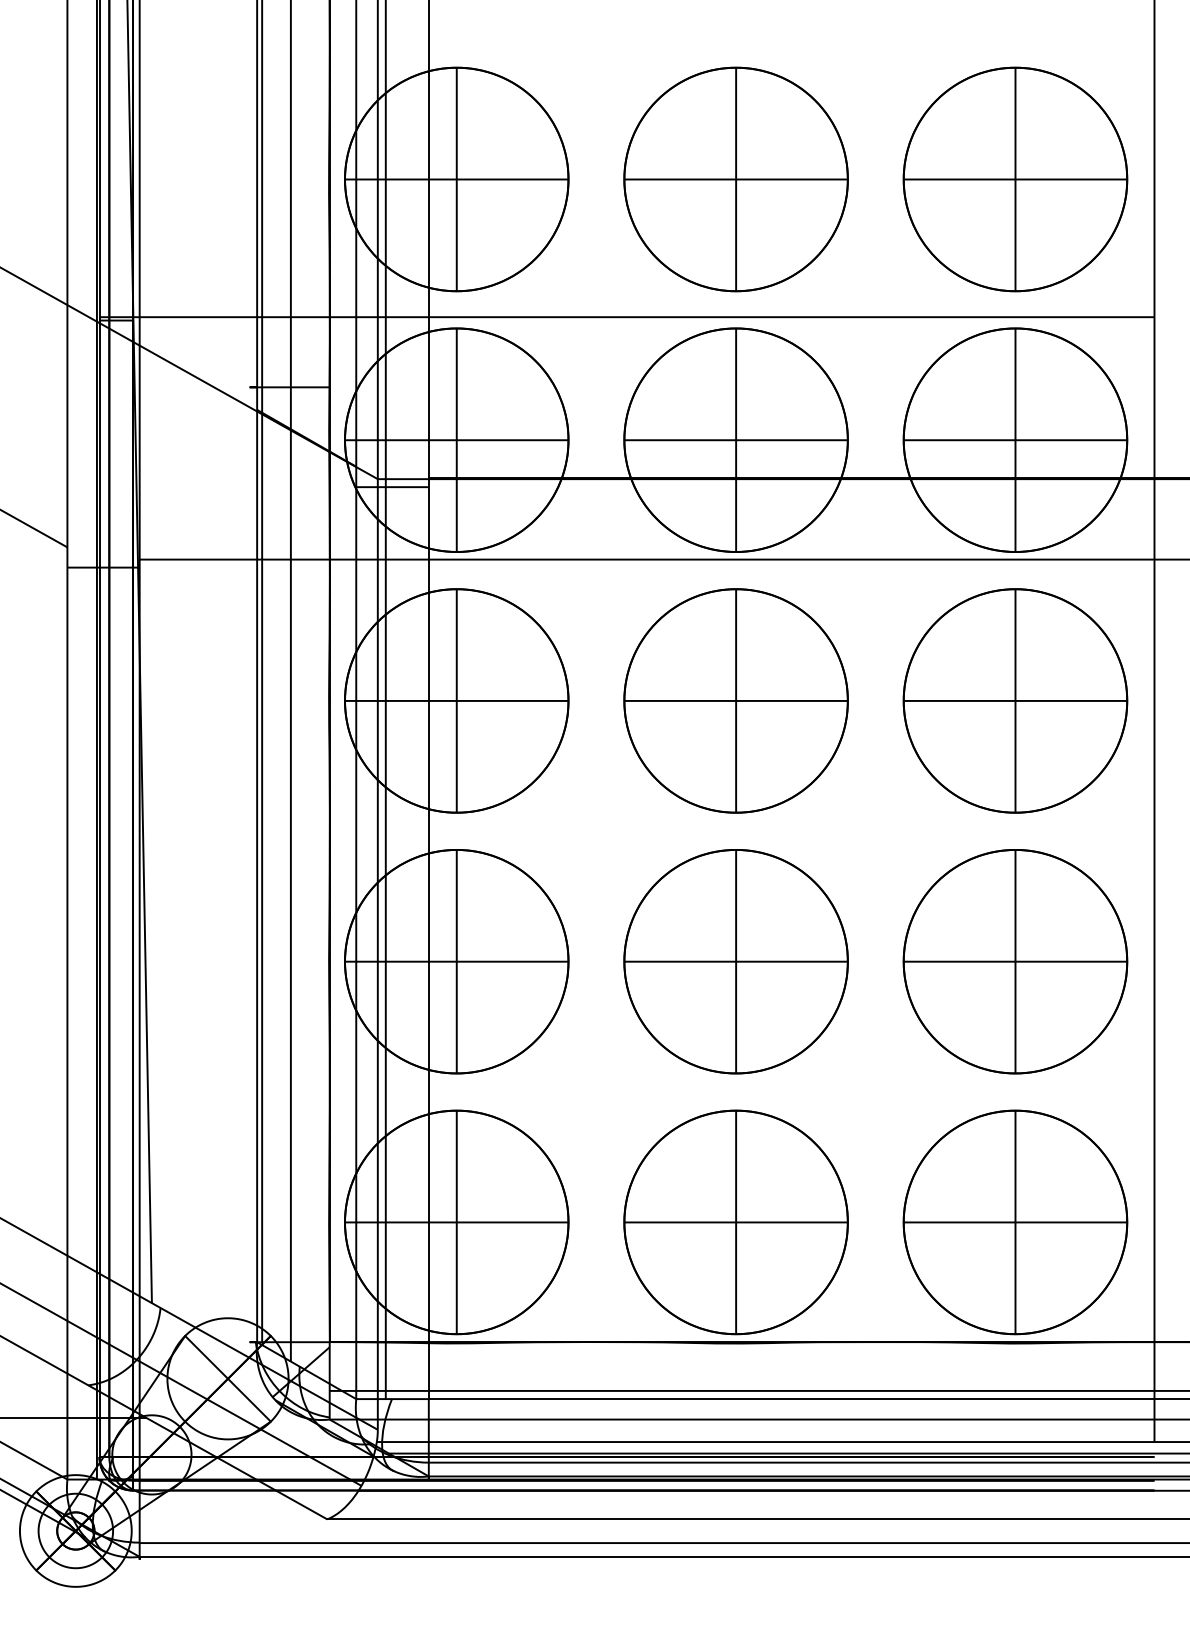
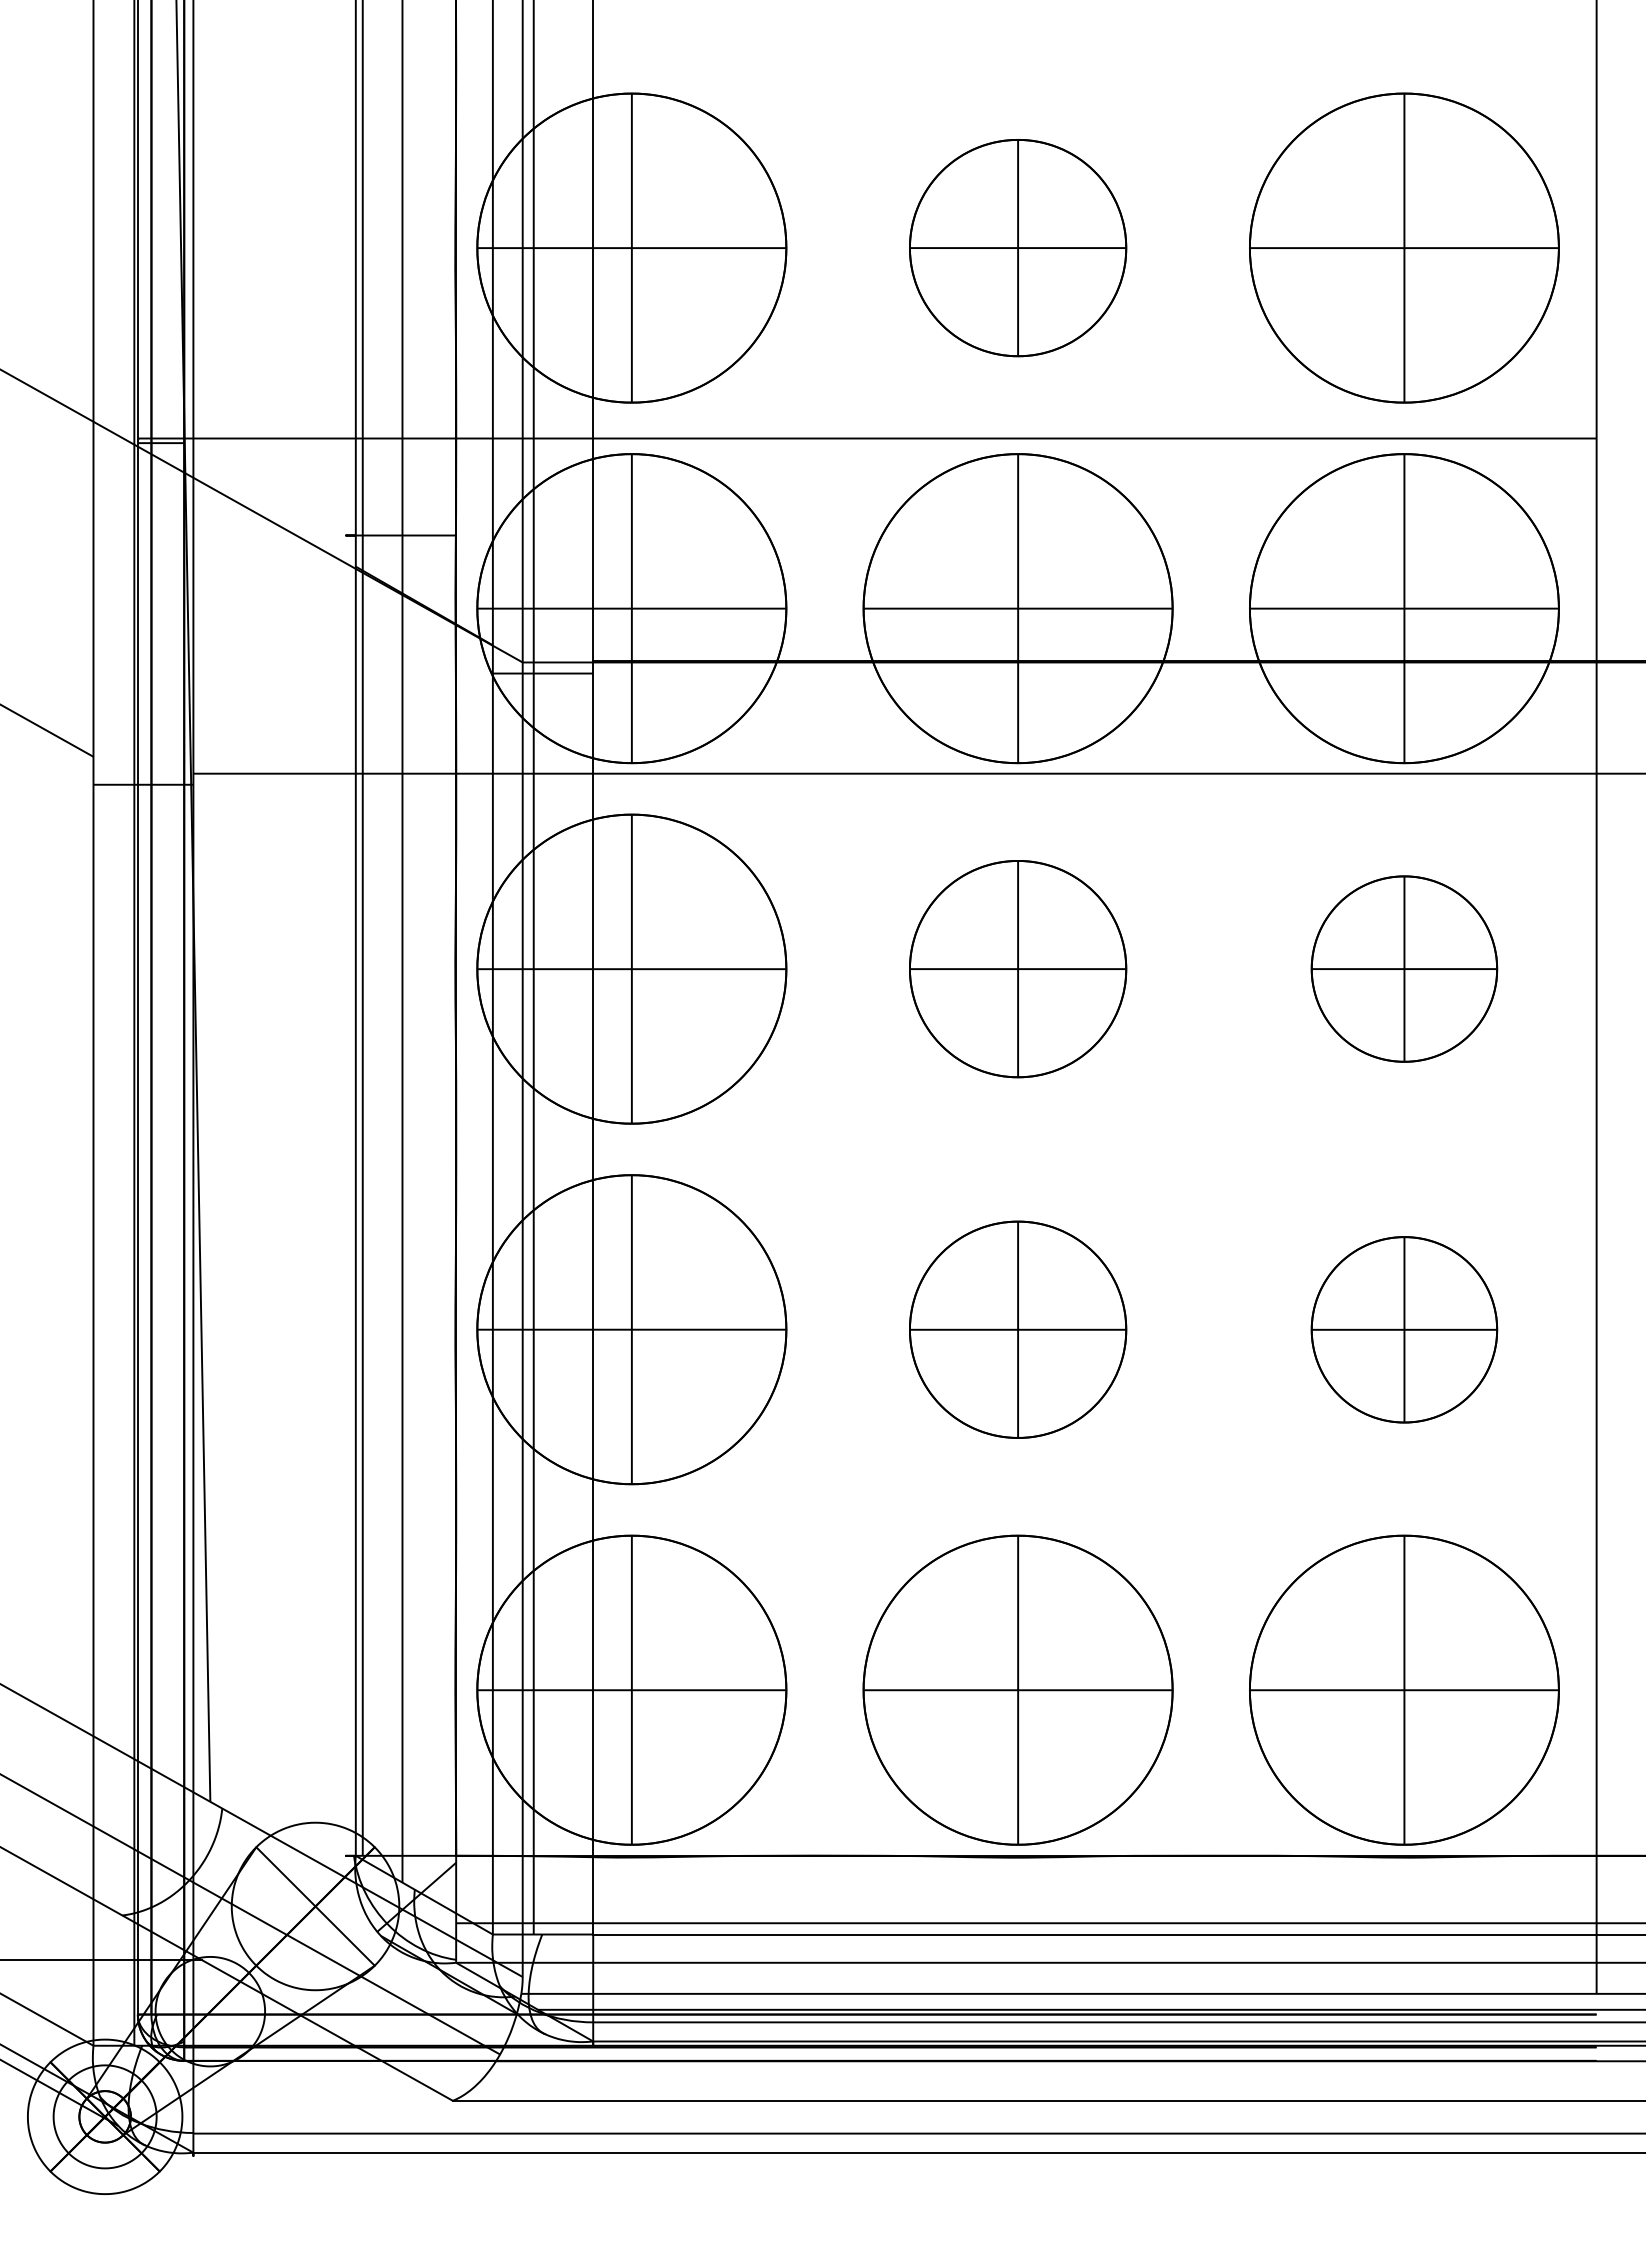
part: (735, 179) -> (1017, 247), size x0.7
part: (735, 700) -> (1017, 968), size x0.7
part: (1015, 700) -> (1404, 968), size x0.6
part: (735, 961) -> (1017, 1329), size x0.7
part: (1015, 961) -> (1404, 1329), size x0.6

